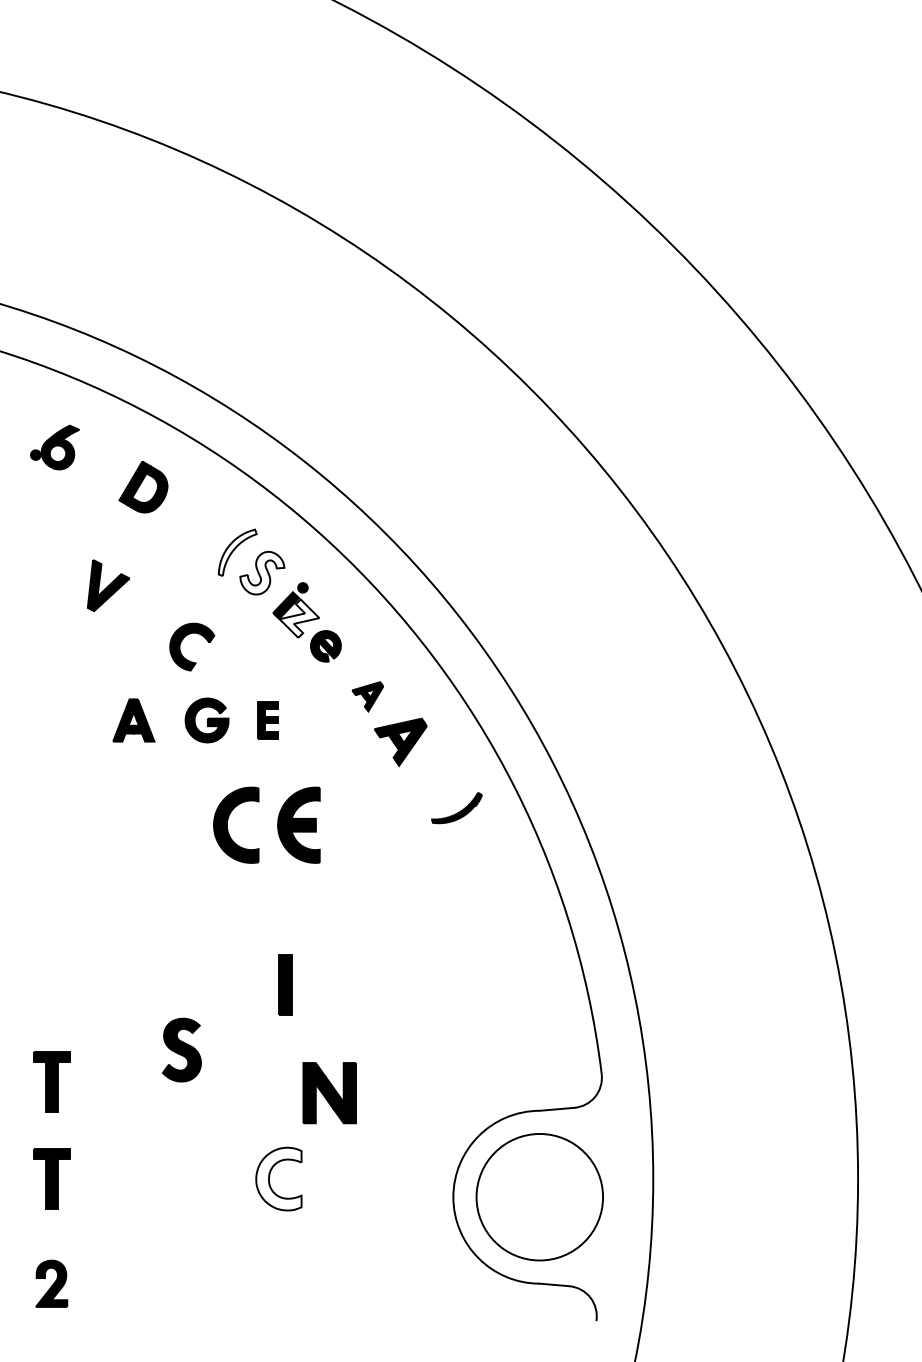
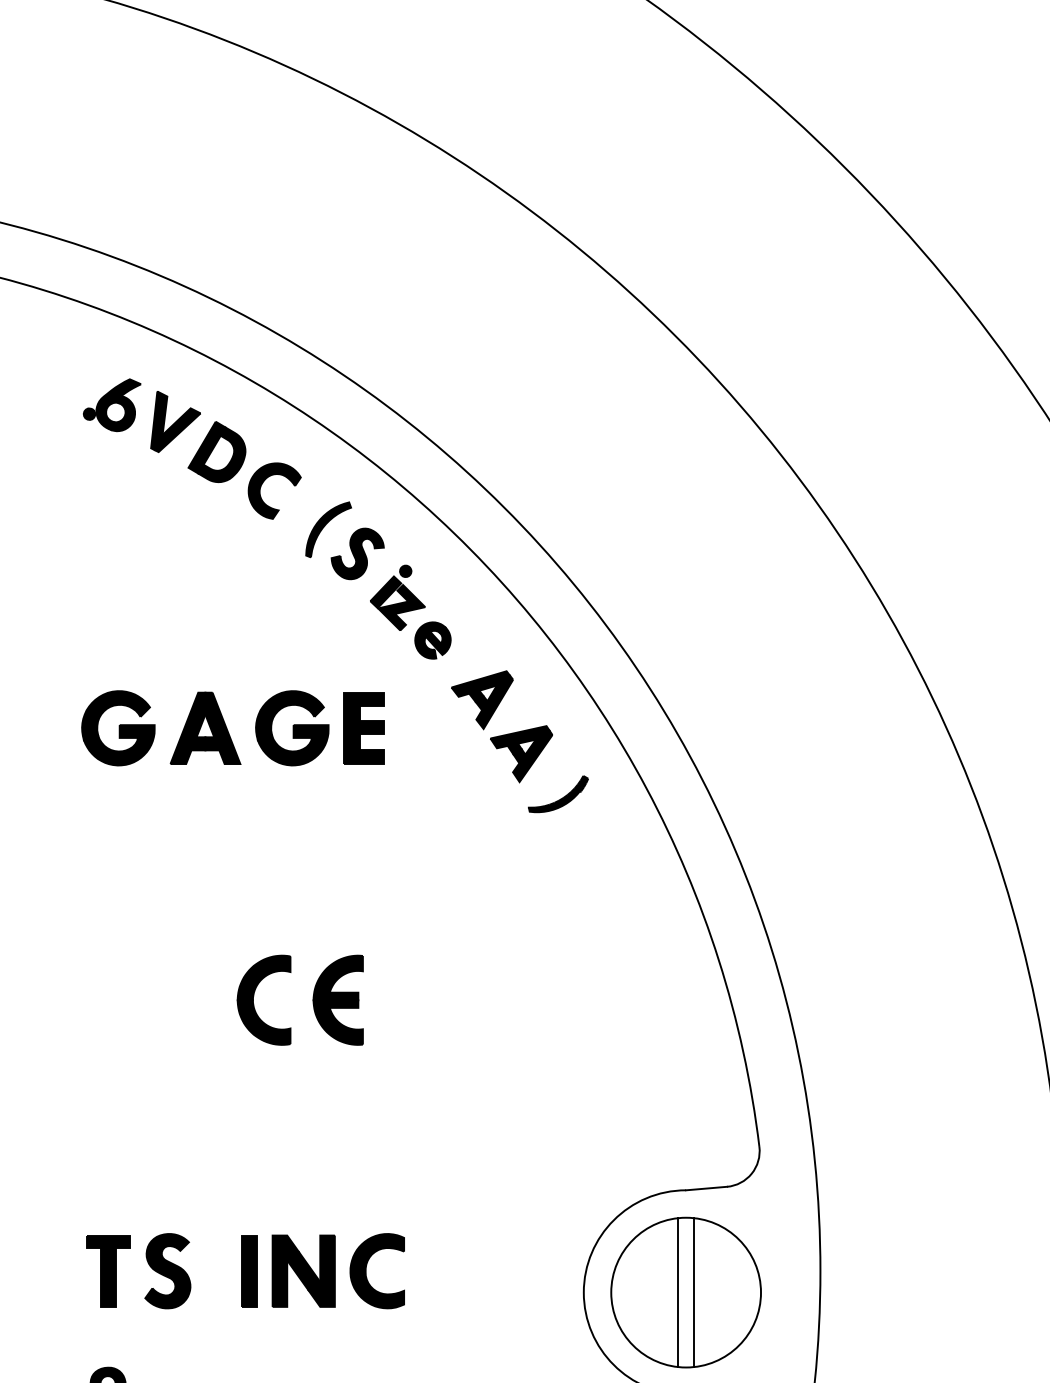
fill: (237, 552) -> (328, 529), added
fill: (262, 572) -> (357, 553), added
part: (108, 585) -> (175, 421), moved
fill: (299, 618) -> (401, 607), added
part: (182, 641) -> (263, 484), moved
part: (367, 696) -> (482, 699), size x1.67
part: (59, 720) -> (117, 728), added
part: (133, 720) -> (205, 728), size x1.43
part: (206, 720) -> (291, 728), size x1.43
part: (267, 720) -> (363, 728), size x1.67
part: (456, 808) -> (557, 794), moved
part: (277, 824) -> (312, 999), moved
part: (285, 984) -> (248, 1270), moved
part: (181, 1049) -> (167, 1270), moved
part: (51, 1081) -> (108, 1155), removed
part: (329, 1093) -> (303, 1271), moved
fill: (278, 1178) -> (376, 1270), added
line: (532, 1196) -> (677, 1291), added
line: (546, 1196) -> (694, 1291), added

